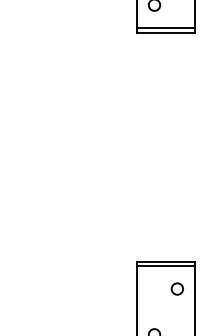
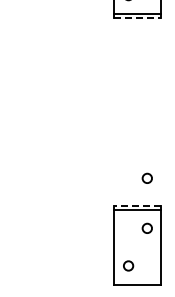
line: (166, 33) -> (138, 18), solid -> dashed
circle: (176, 226) -> (146, 177), added
line: (165, 261) -> (137, 205), solid -> dashed

